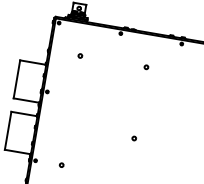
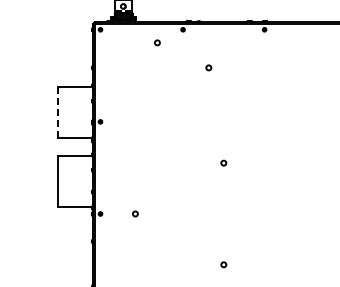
circle: (80, 55) -> (157, 42), moved
circle: (146, 66) -> (208, 67), moved
line: (17, 79) -> (58, 112), solid -> dashed

